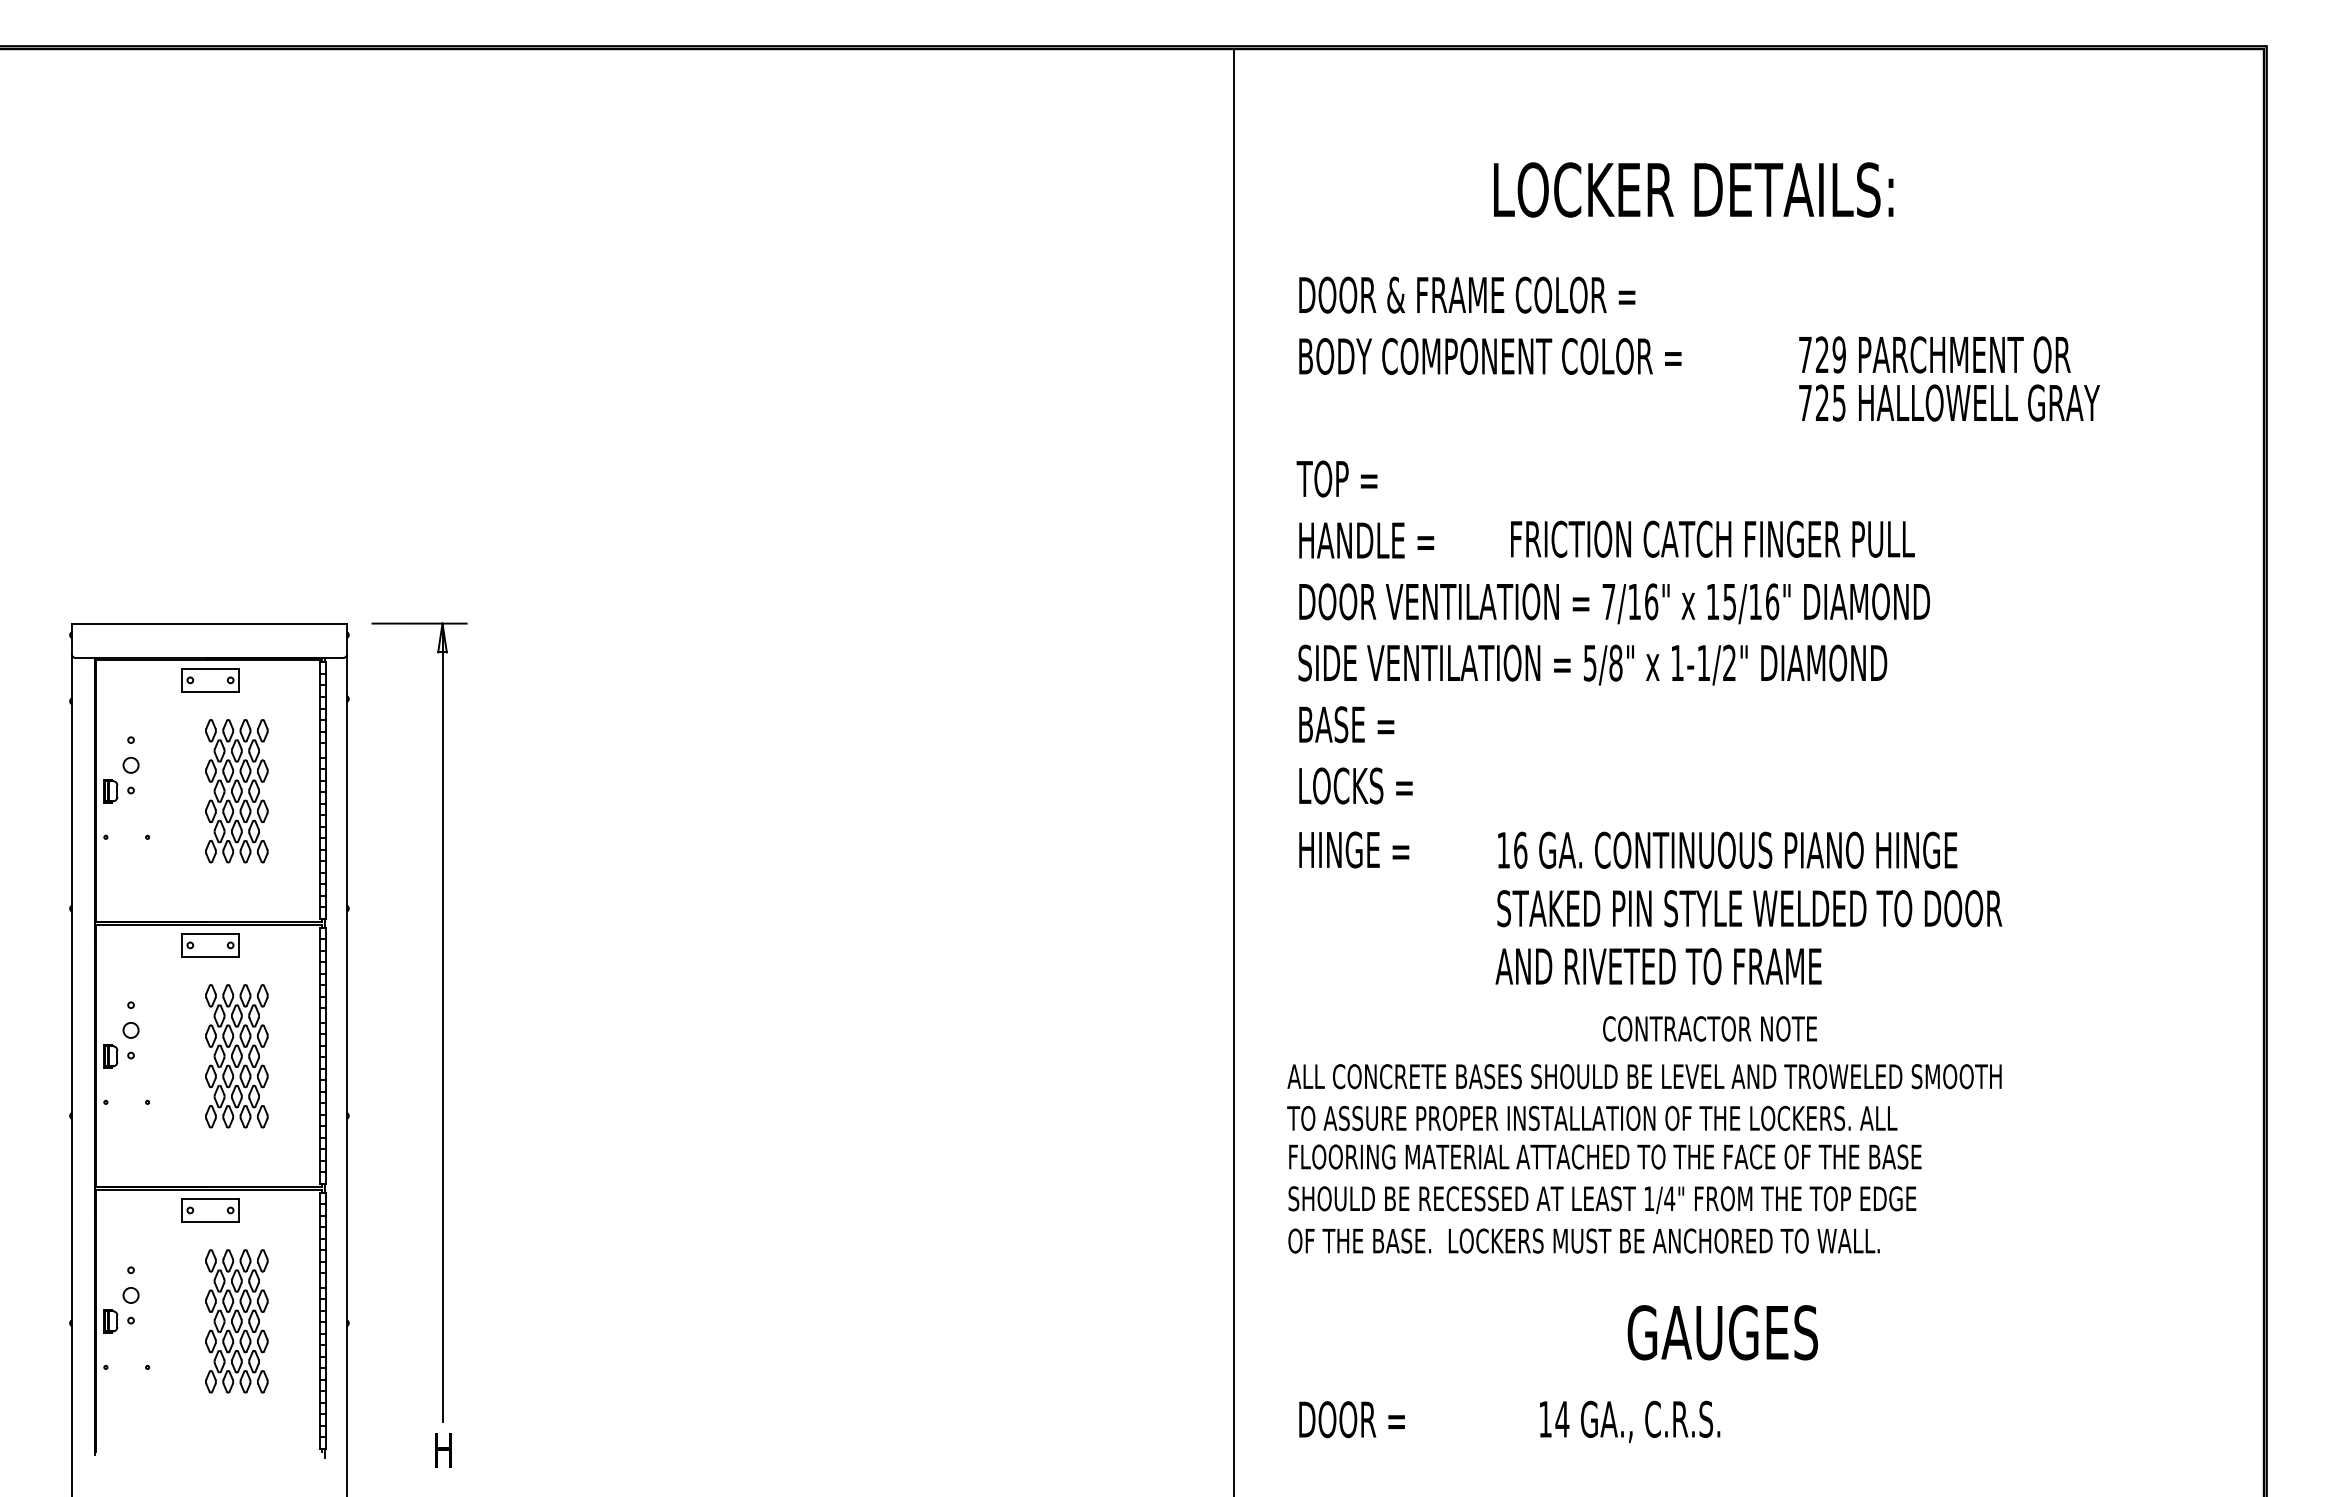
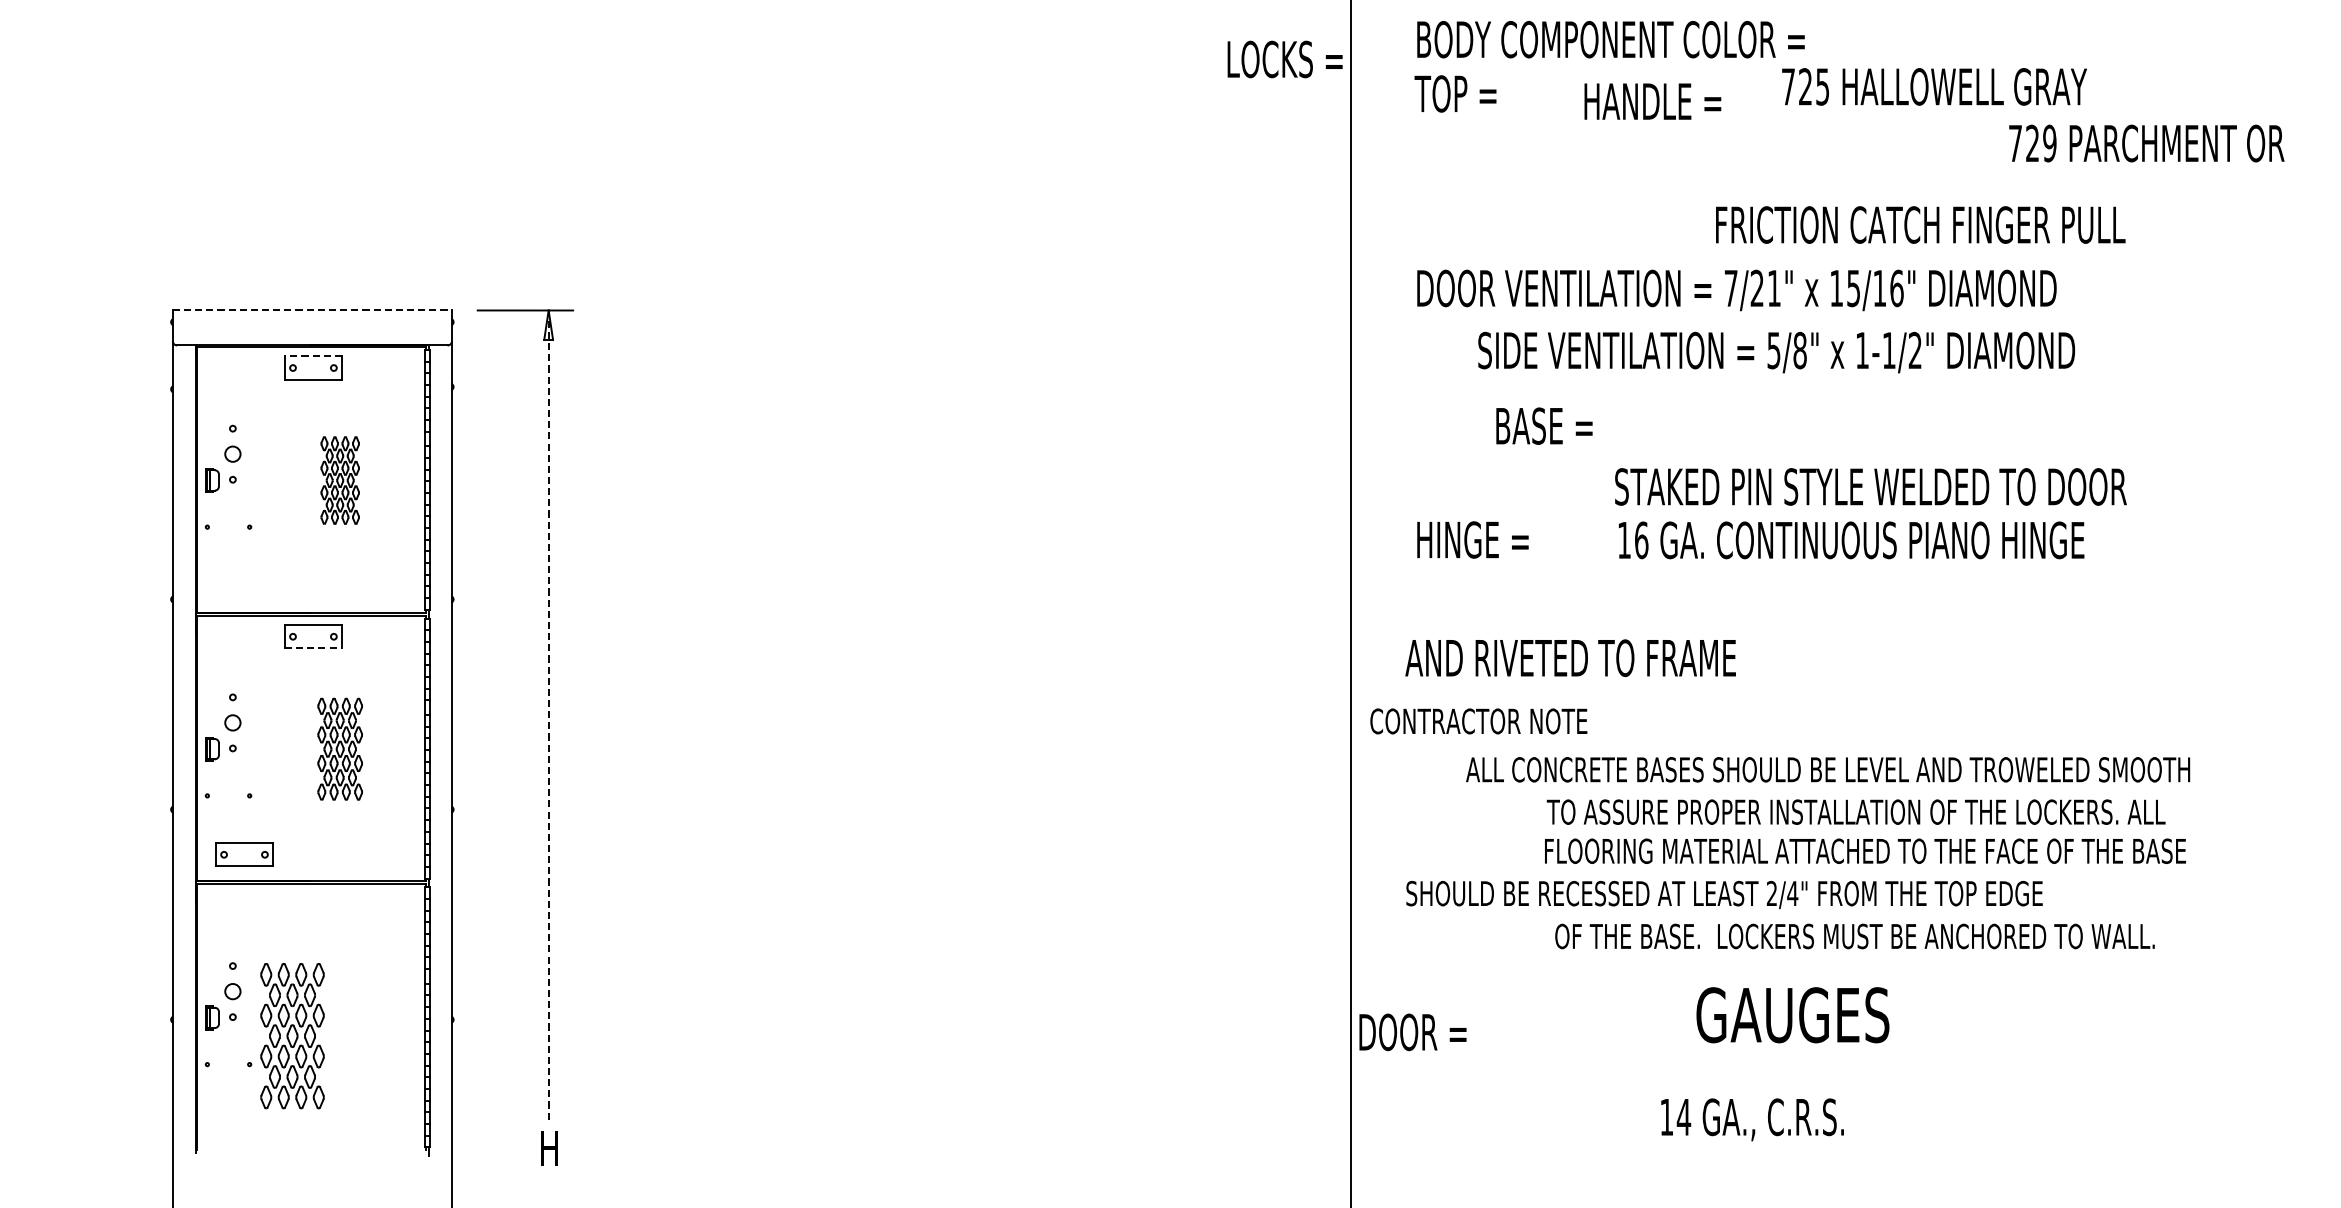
text: (1934, 354) -> (2146, 143), moved
text: (1949, 402) -> (1934, 86), moved
text: (1336, 478) -> (1454, 93), moved
text: (1712, 538) -> (1920, 224), moved
text: (1366, 540) -> (1652, 101), moved
text: (1643, 601) -> (1766, 288), 7/16" -> 7/21"
line: (209, 623) -> (312, 310), solid -> dashed
text: (1592, 664) -> (1776, 351), moved
line: (210, 668) -> (313, 356), solid -> dashed
text: (1346, 724) -> (1544, 425), moved
text: (1355, 785) -> (1284, 58), moved
part: (236, 791) -> (339, 480), size x0.6
text: (1749, 908) -> (1870, 486), moved
line: (211, 956) -> (314, 647), solid -> dashed
text: (1658, 966) -> (1570, 658), moved
line: (442, 1022) -> (548, 714), solid -> dashed
text: (1709, 1028) -> (1478, 720), moved
part: (236, 1056) -> (339, 749), size x0.7
text: (1644, 1076) -> (1828, 769), moved
text: (1592, 1117) -> (1856, 811), moved
text: (1605, 1156) -> (1865, 850), moved
text: (1648, 1198) -> (1771, 893), 1/4" -> 2/4"
part: (210, 1210) -> (244, 854), moved
text: (1583, 1240) -> (1854, 935), moved
part: (236, 1321) -> (292, 1036), moved
text: (1722, 1332) -> (1792, 1014), moved
text: (1351, 1419) -> (1412, 1032), moved

